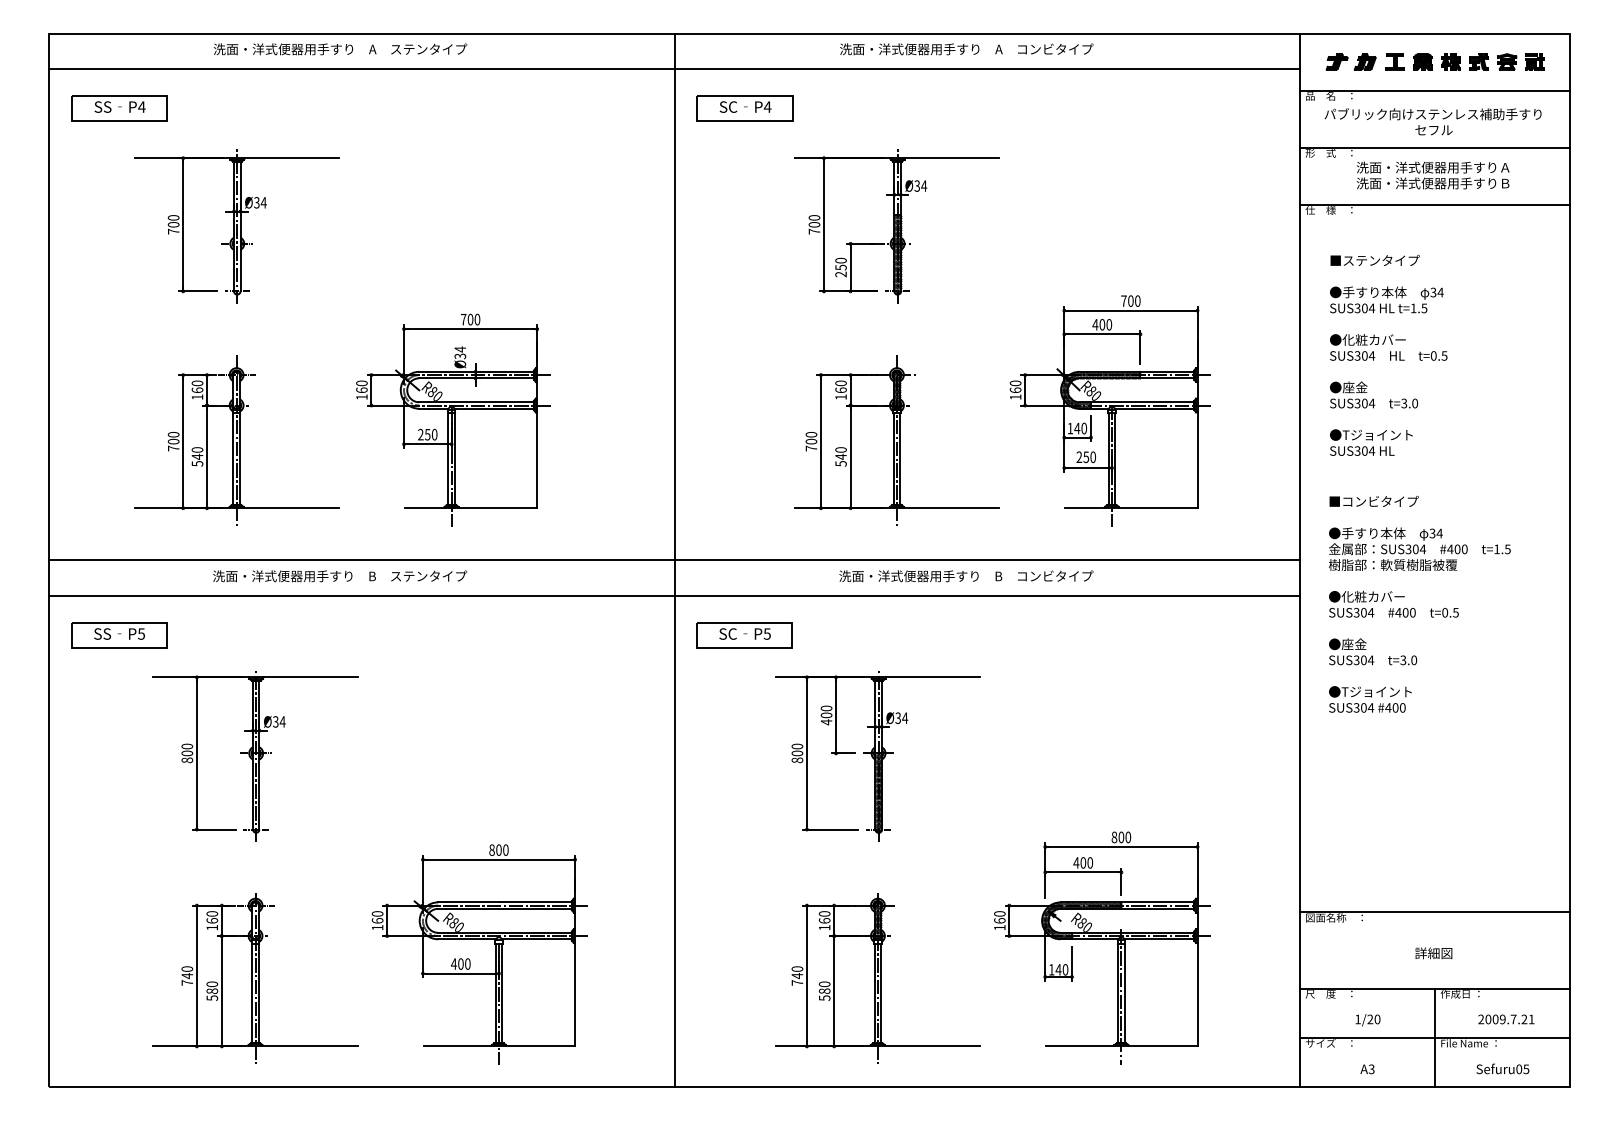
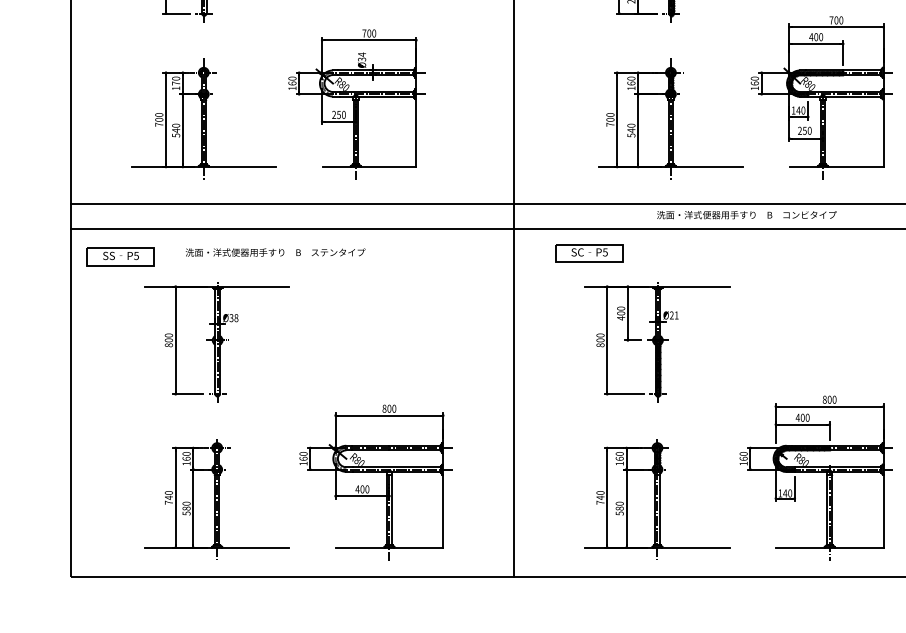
text: (197, 390) -> (176, 83), 160 -> 170
text: (340, 576) -> (275, 252), moved
text: (966, 576) -> (747, 215), moved
part: (744, 635) -> (589, 253), moved
text: (901, 717) -> (674, 314), Ø34 -> Ø21
text: (282, 721) -> (236, 317), Ø34 -> Ø38

